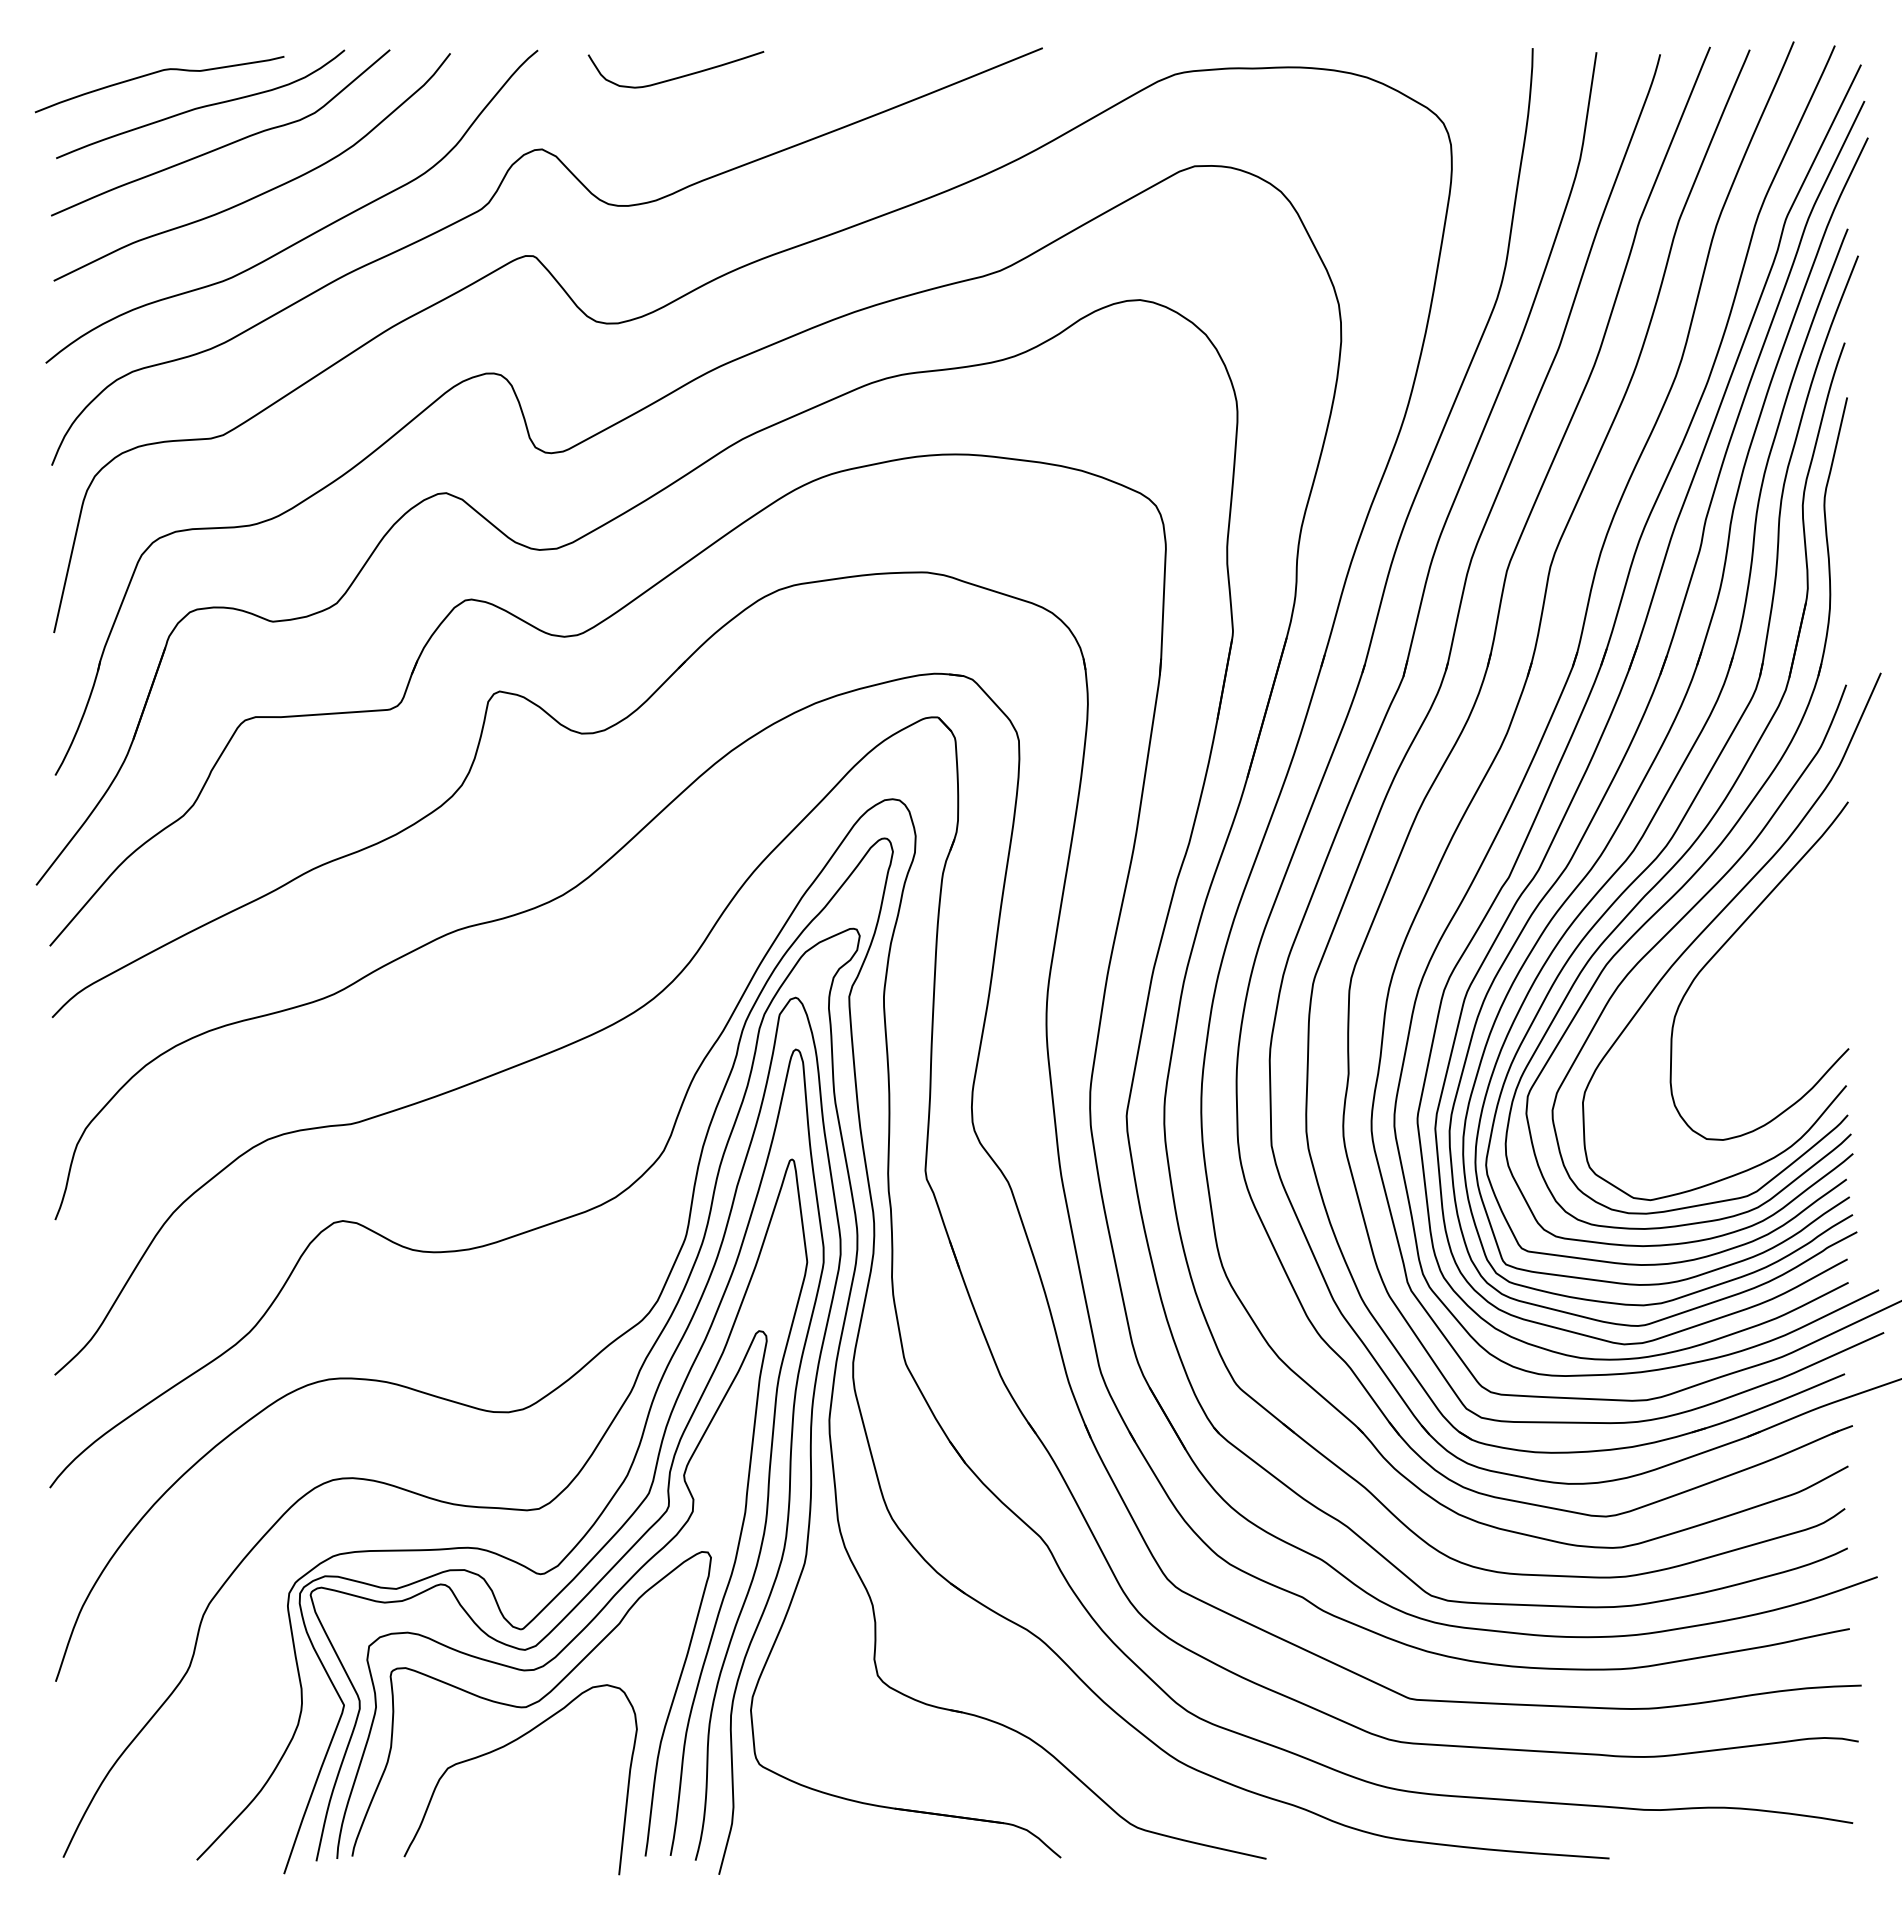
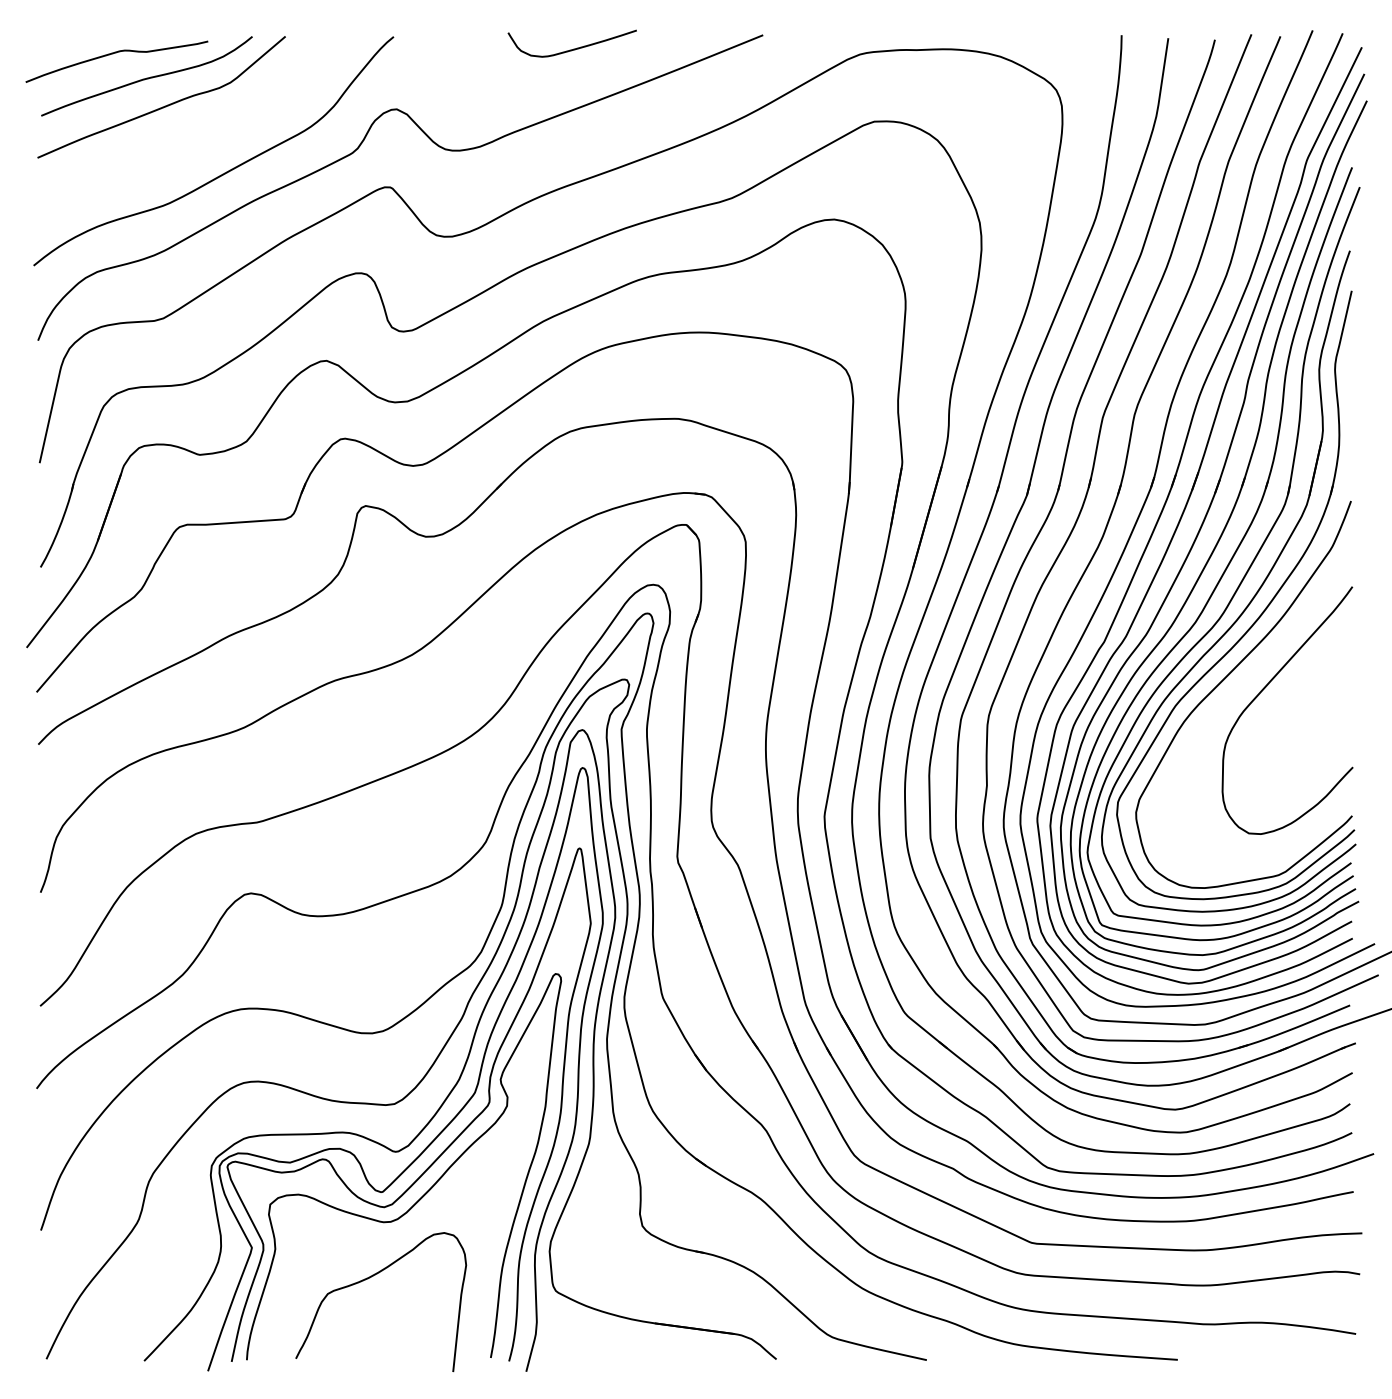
curve: (678, 76) -> (574, 48), moved
curve: (260, 193) -> (190, 141), removed
curve: (1715, 919) -> (1255, 672), removed
curve: (531, 1703) -> (389, 1246), removed

